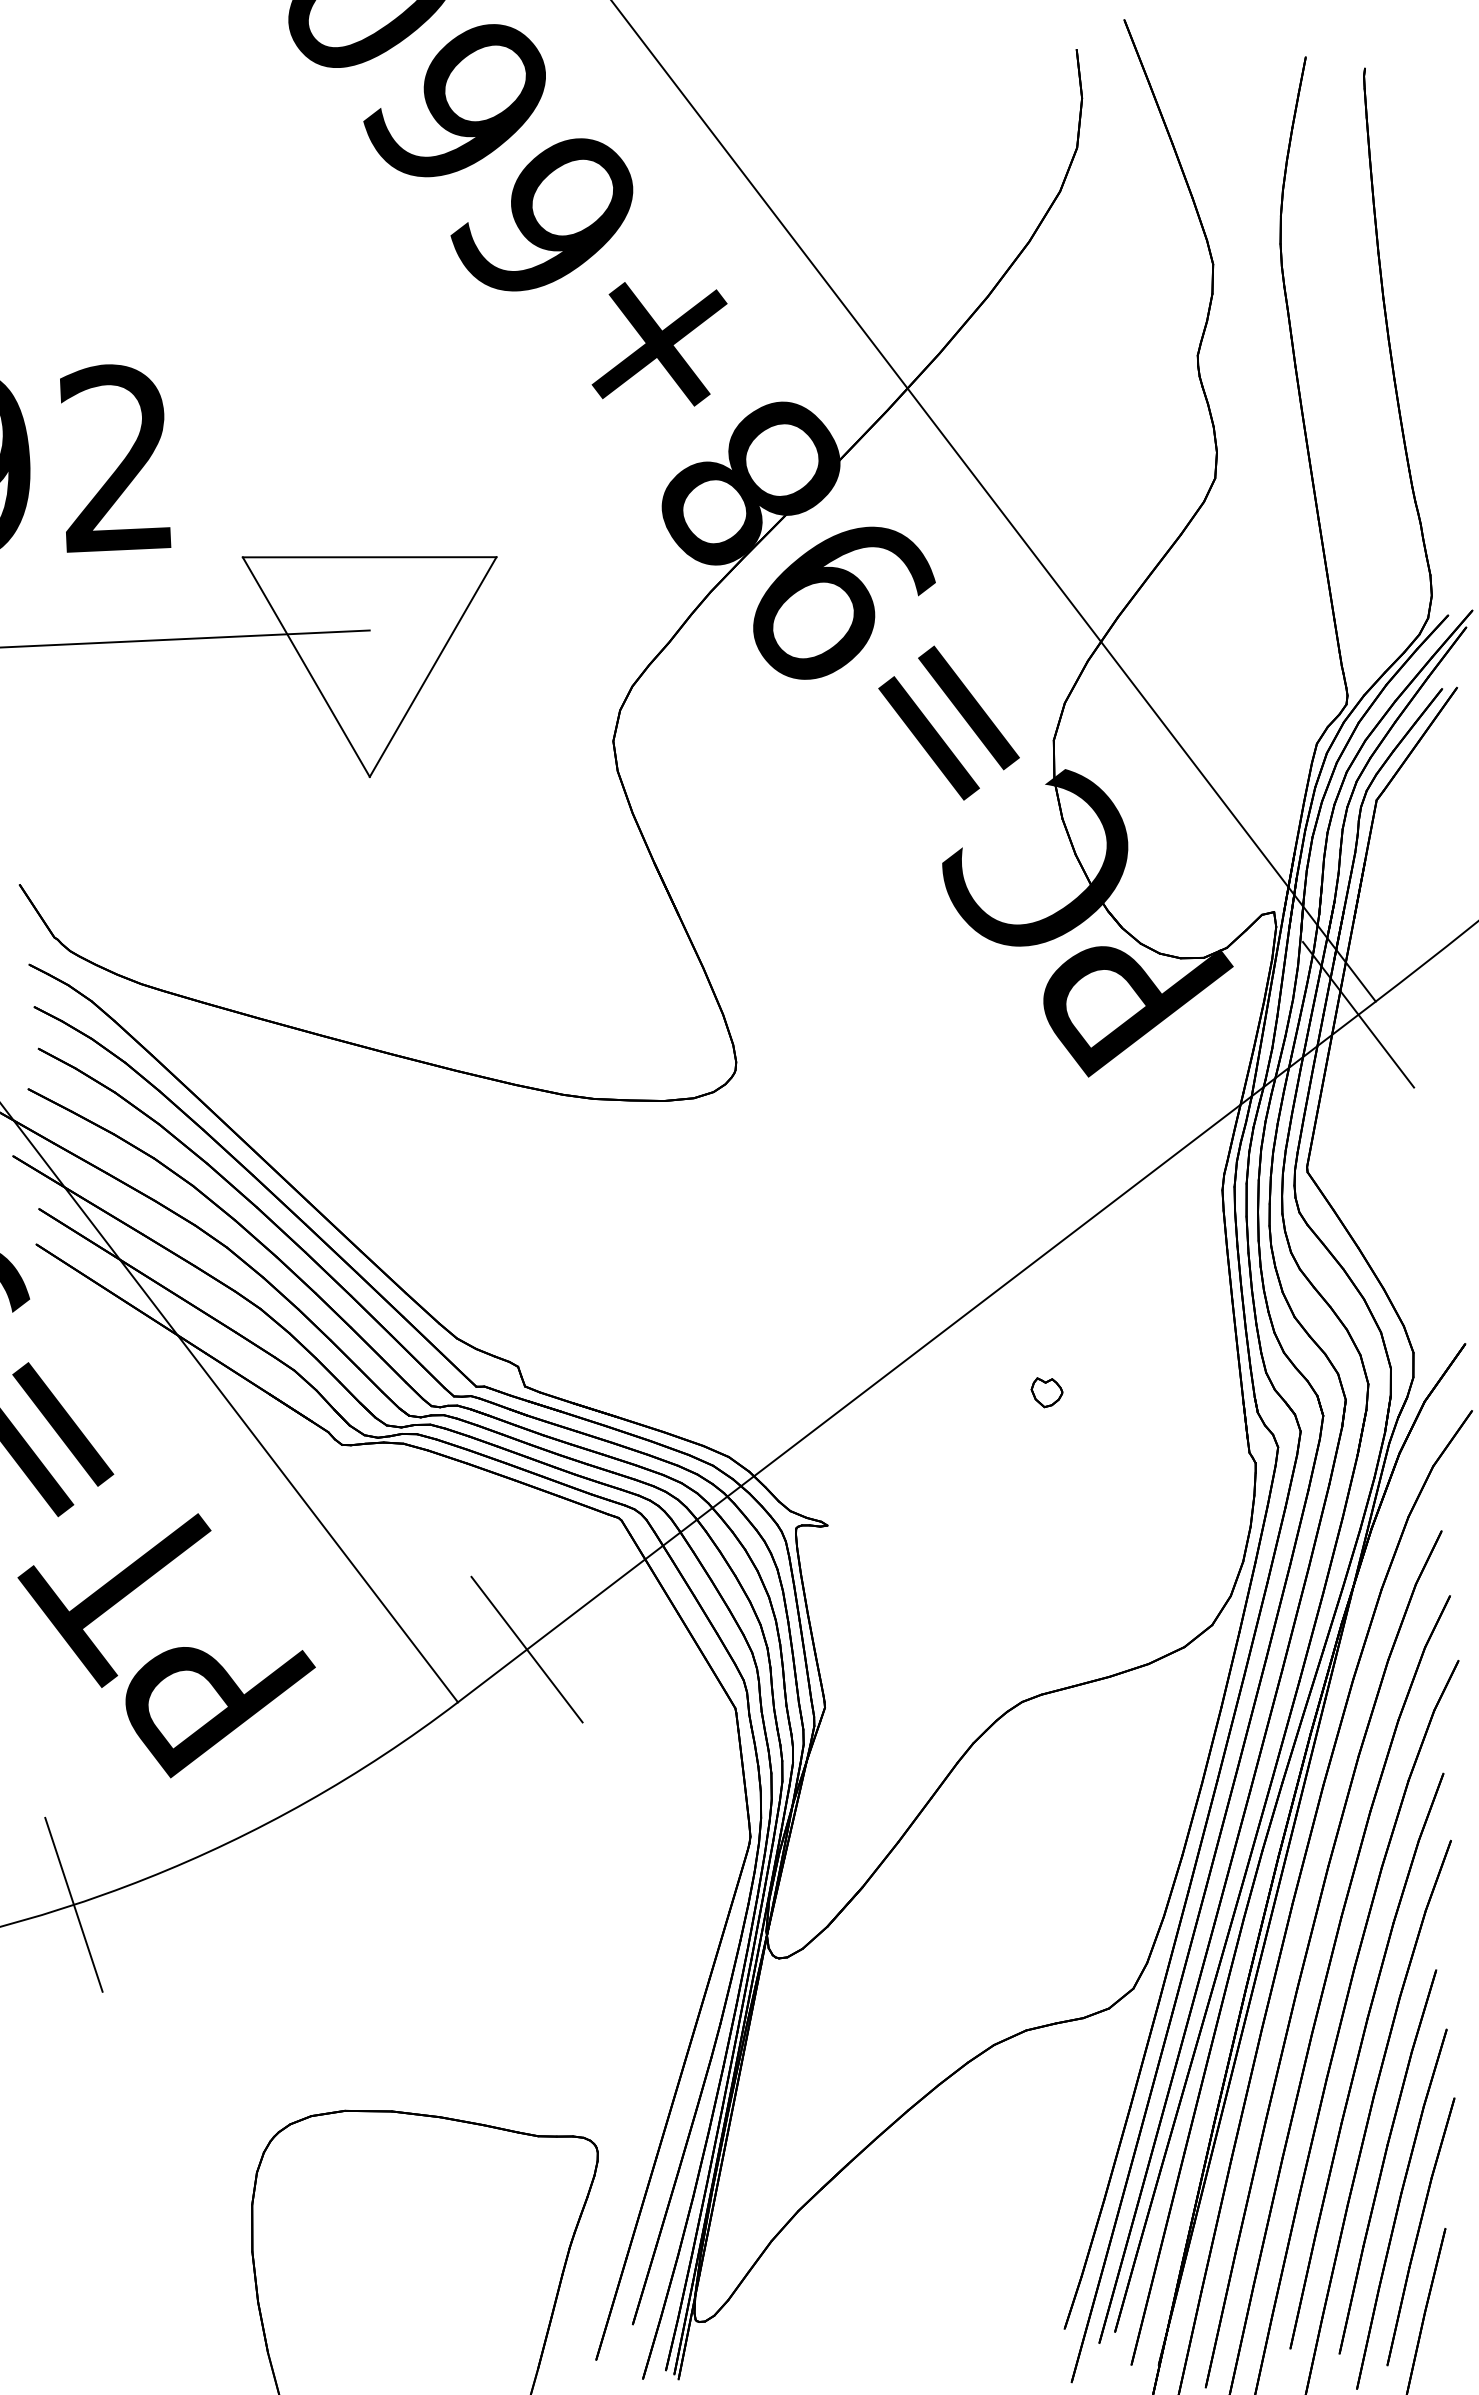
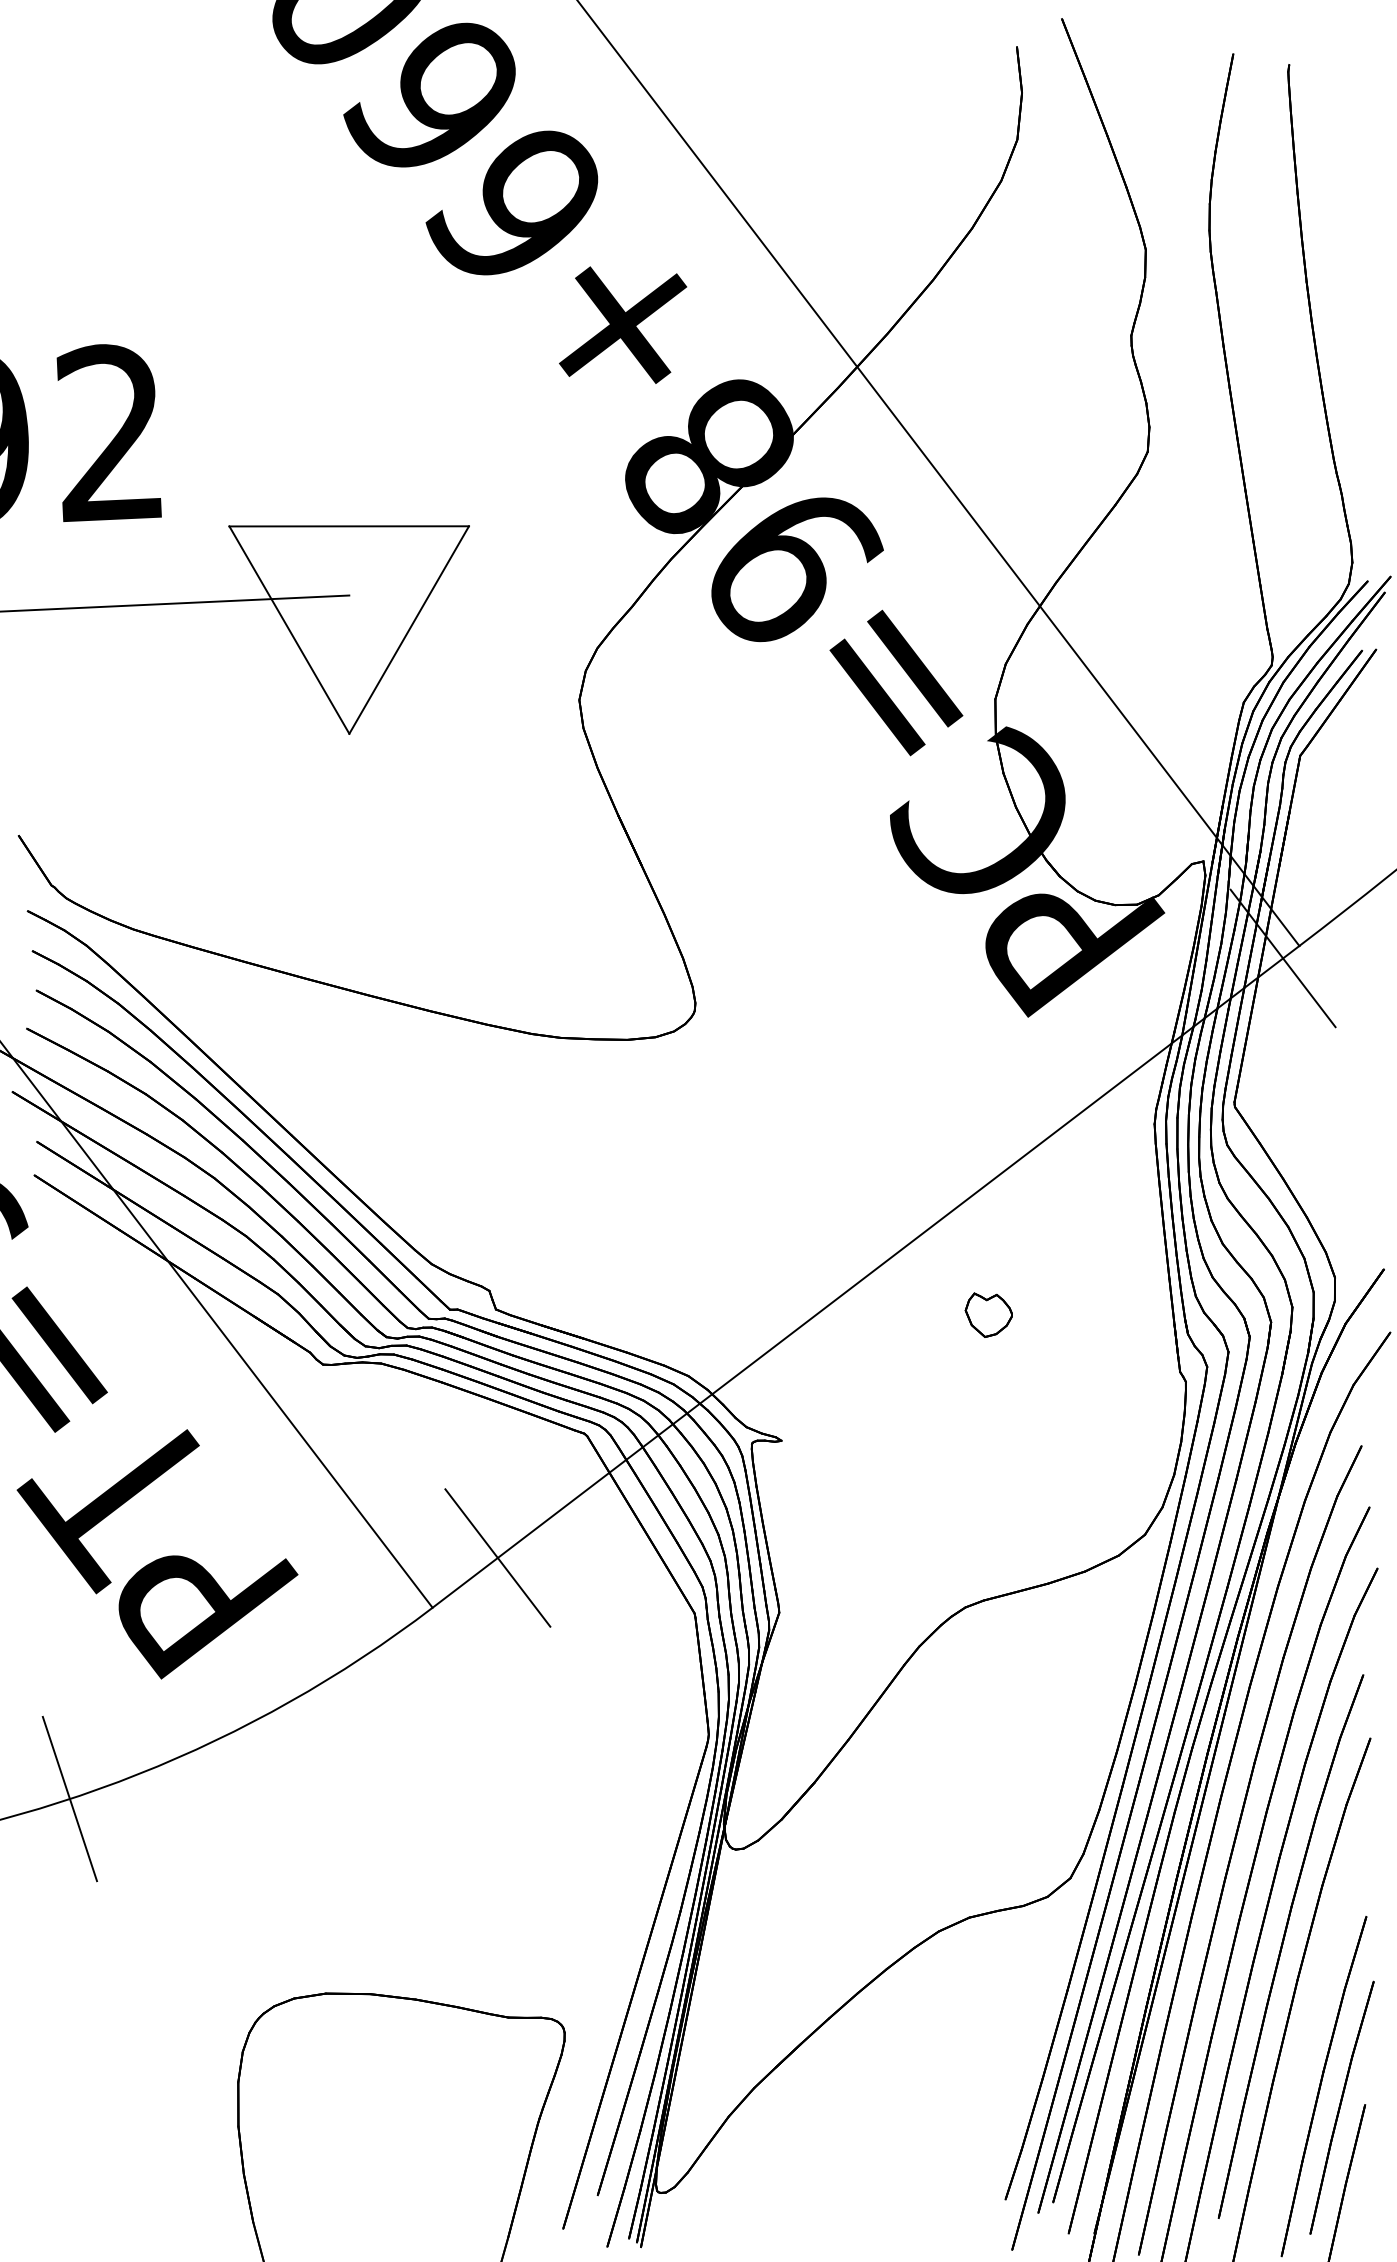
part: (1046, 1392) -> (988, 1315), size x1.6
part: (1387, 2161) -> (1310, 2041), removed

